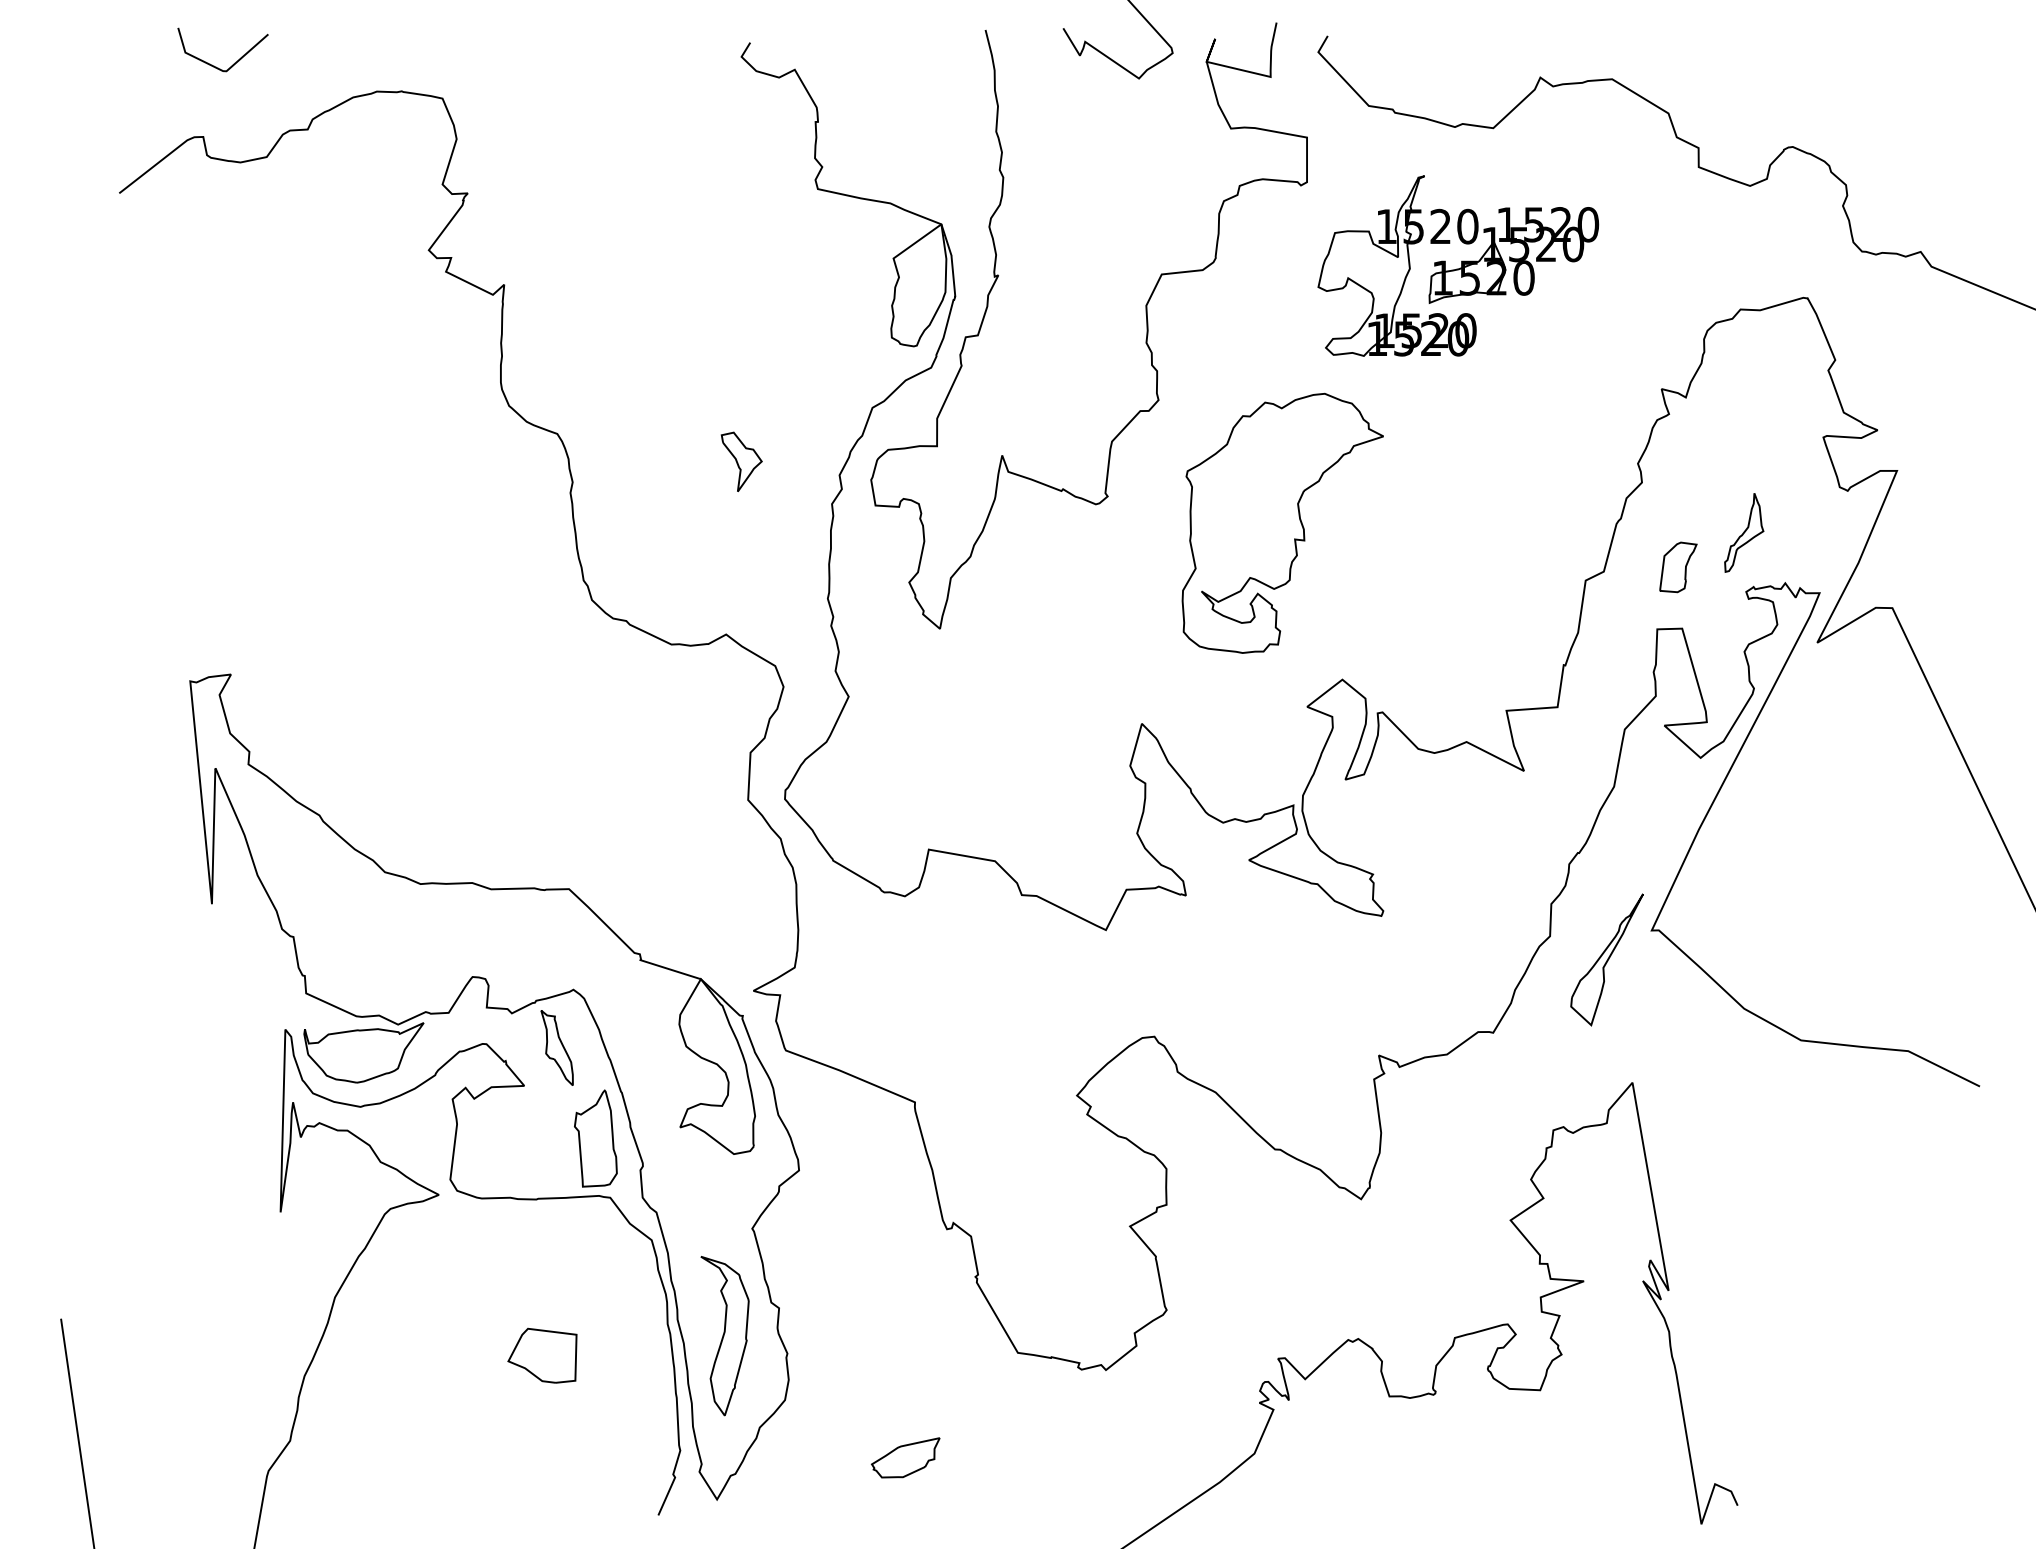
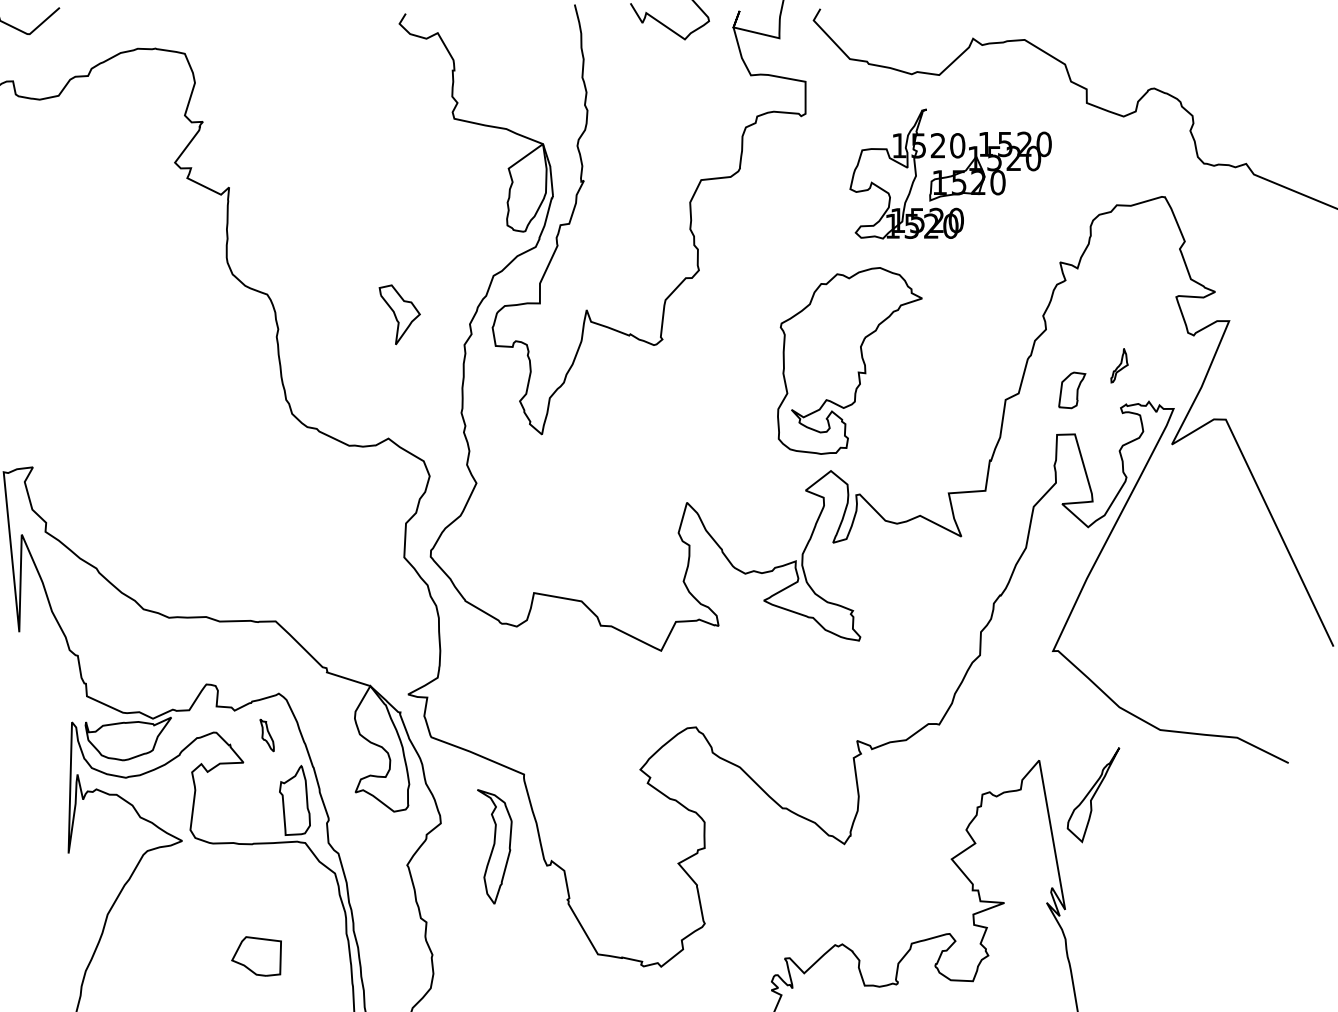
part: (1458, 265) -> (950, 173), moved
part: (741, 461) -> (399, 314), size x1.4
part: (1282, 522) -> (849, 360), moved
part: (1744, 532) -> (1119, 365), size x0.6
part: (1606, 959) -> (1093, 794), moved
part: (556, 1047) -> (266, 735), size x0.6
part: (724, 1336) -> (494, 847), moved

